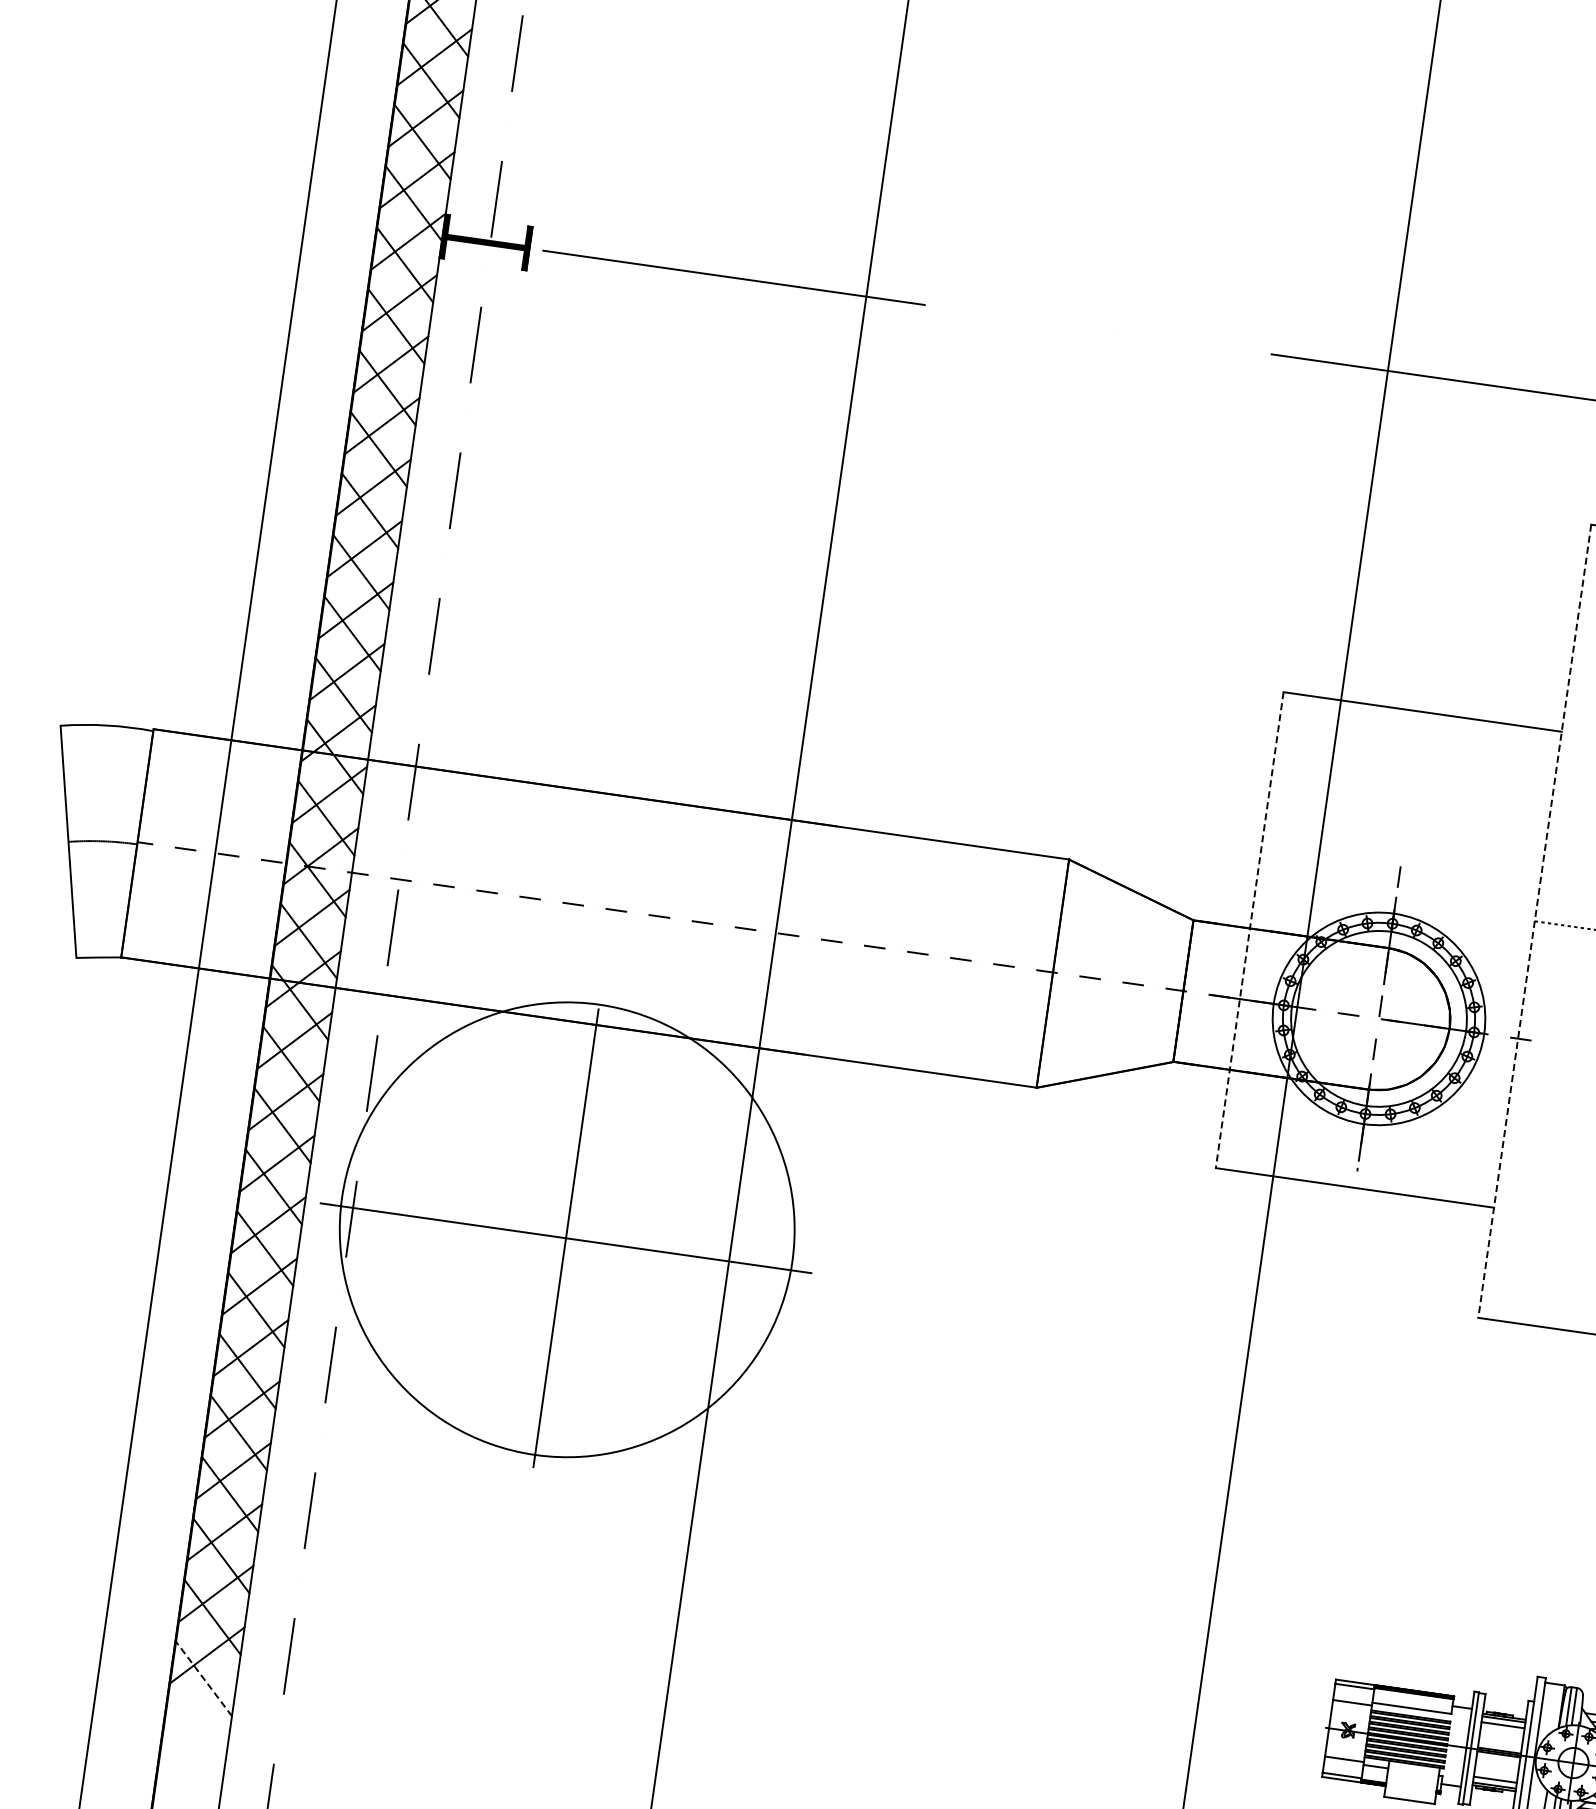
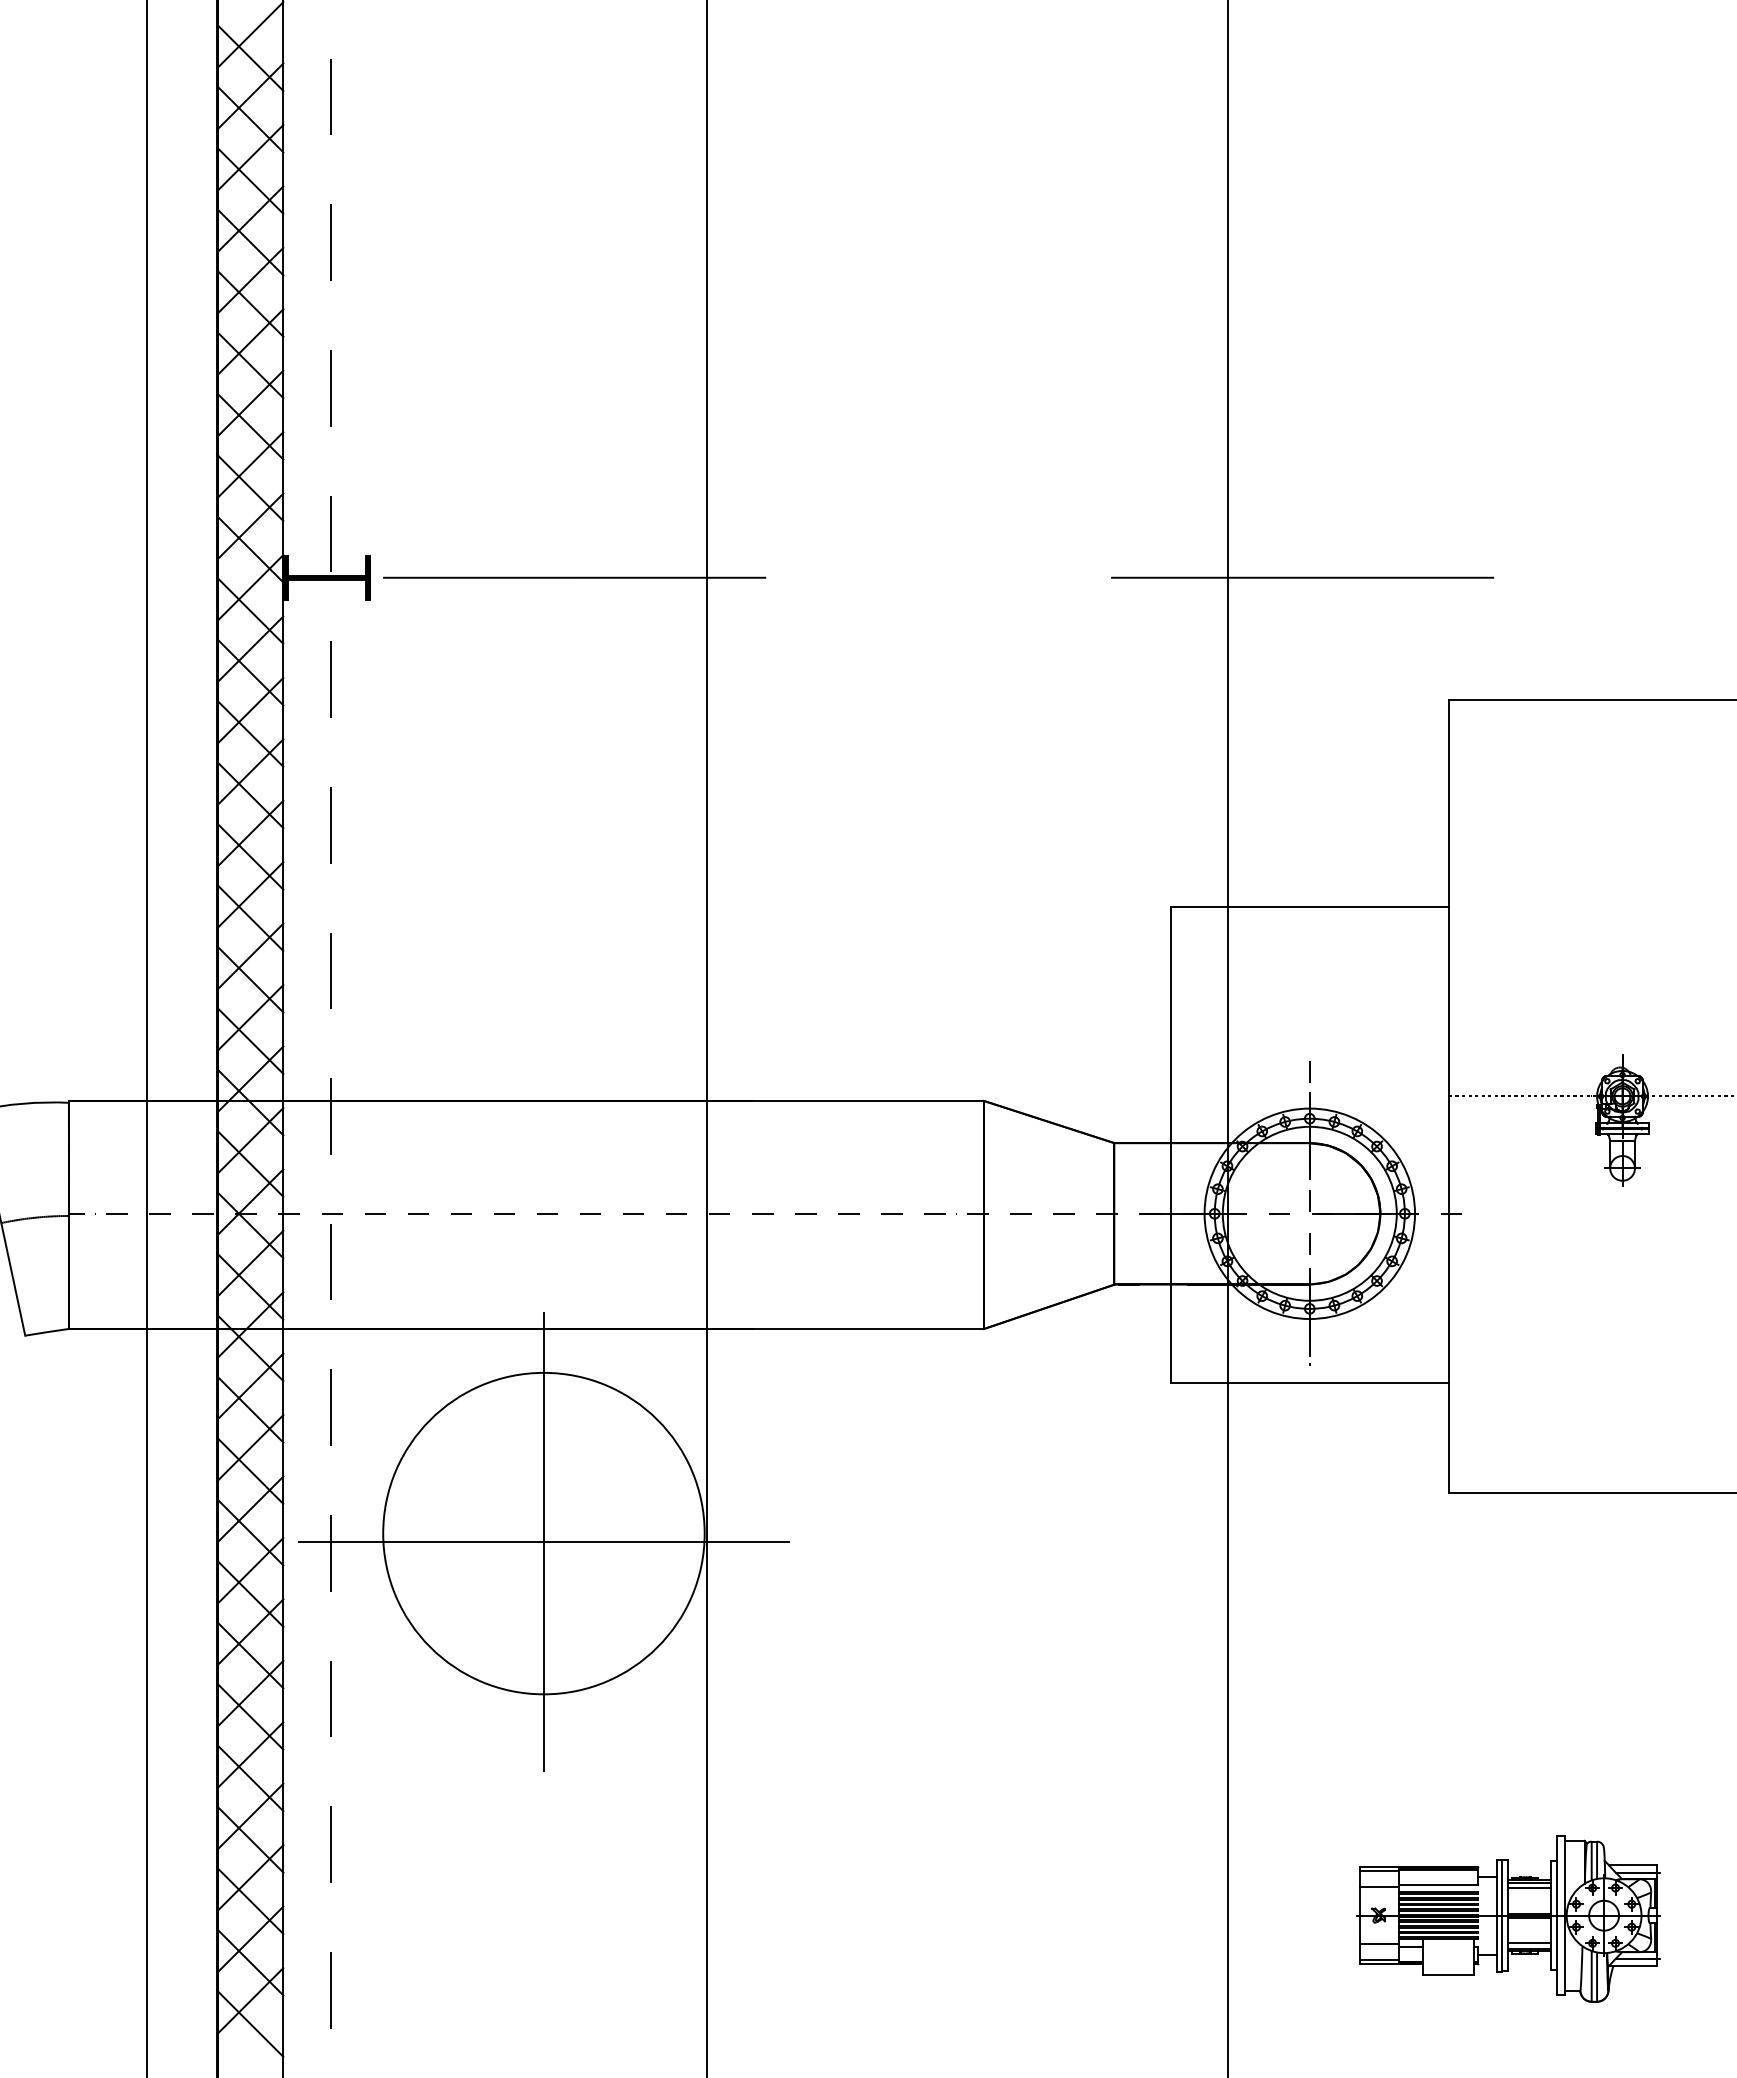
line: (1534, 921) -> (1448, 1096), dashed -> solid
line: (1249, 929) -> (1170, 1144), dashed -> solid
circle: (566, 1229) -> (543, 1533), size x0.71
line: (203, 1678) -> (250, 2023), dashed -> solid

